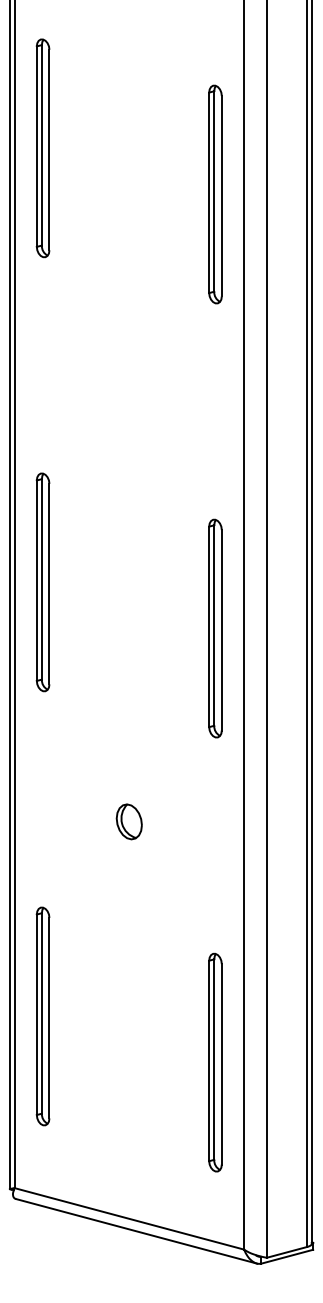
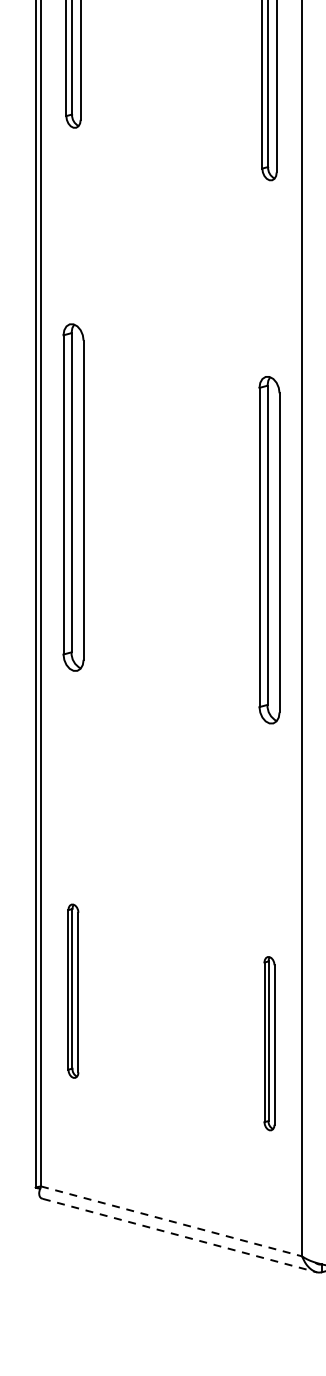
part: (42, 582) -> (72, 497), size x1.4
part: (215, 628) -> (269, 550), size x1.4
part: (128, 821) -> (170, 769), removed
part: (42, 1016) -> (72, 991), size x0.7
part: (215, 1062) -> (269, 1043), size x0.7
line: (129, 1218) -> (171, 1220), solid -> dashed
line: (136, 1231) -> (179, 1235), solid -> dashed

